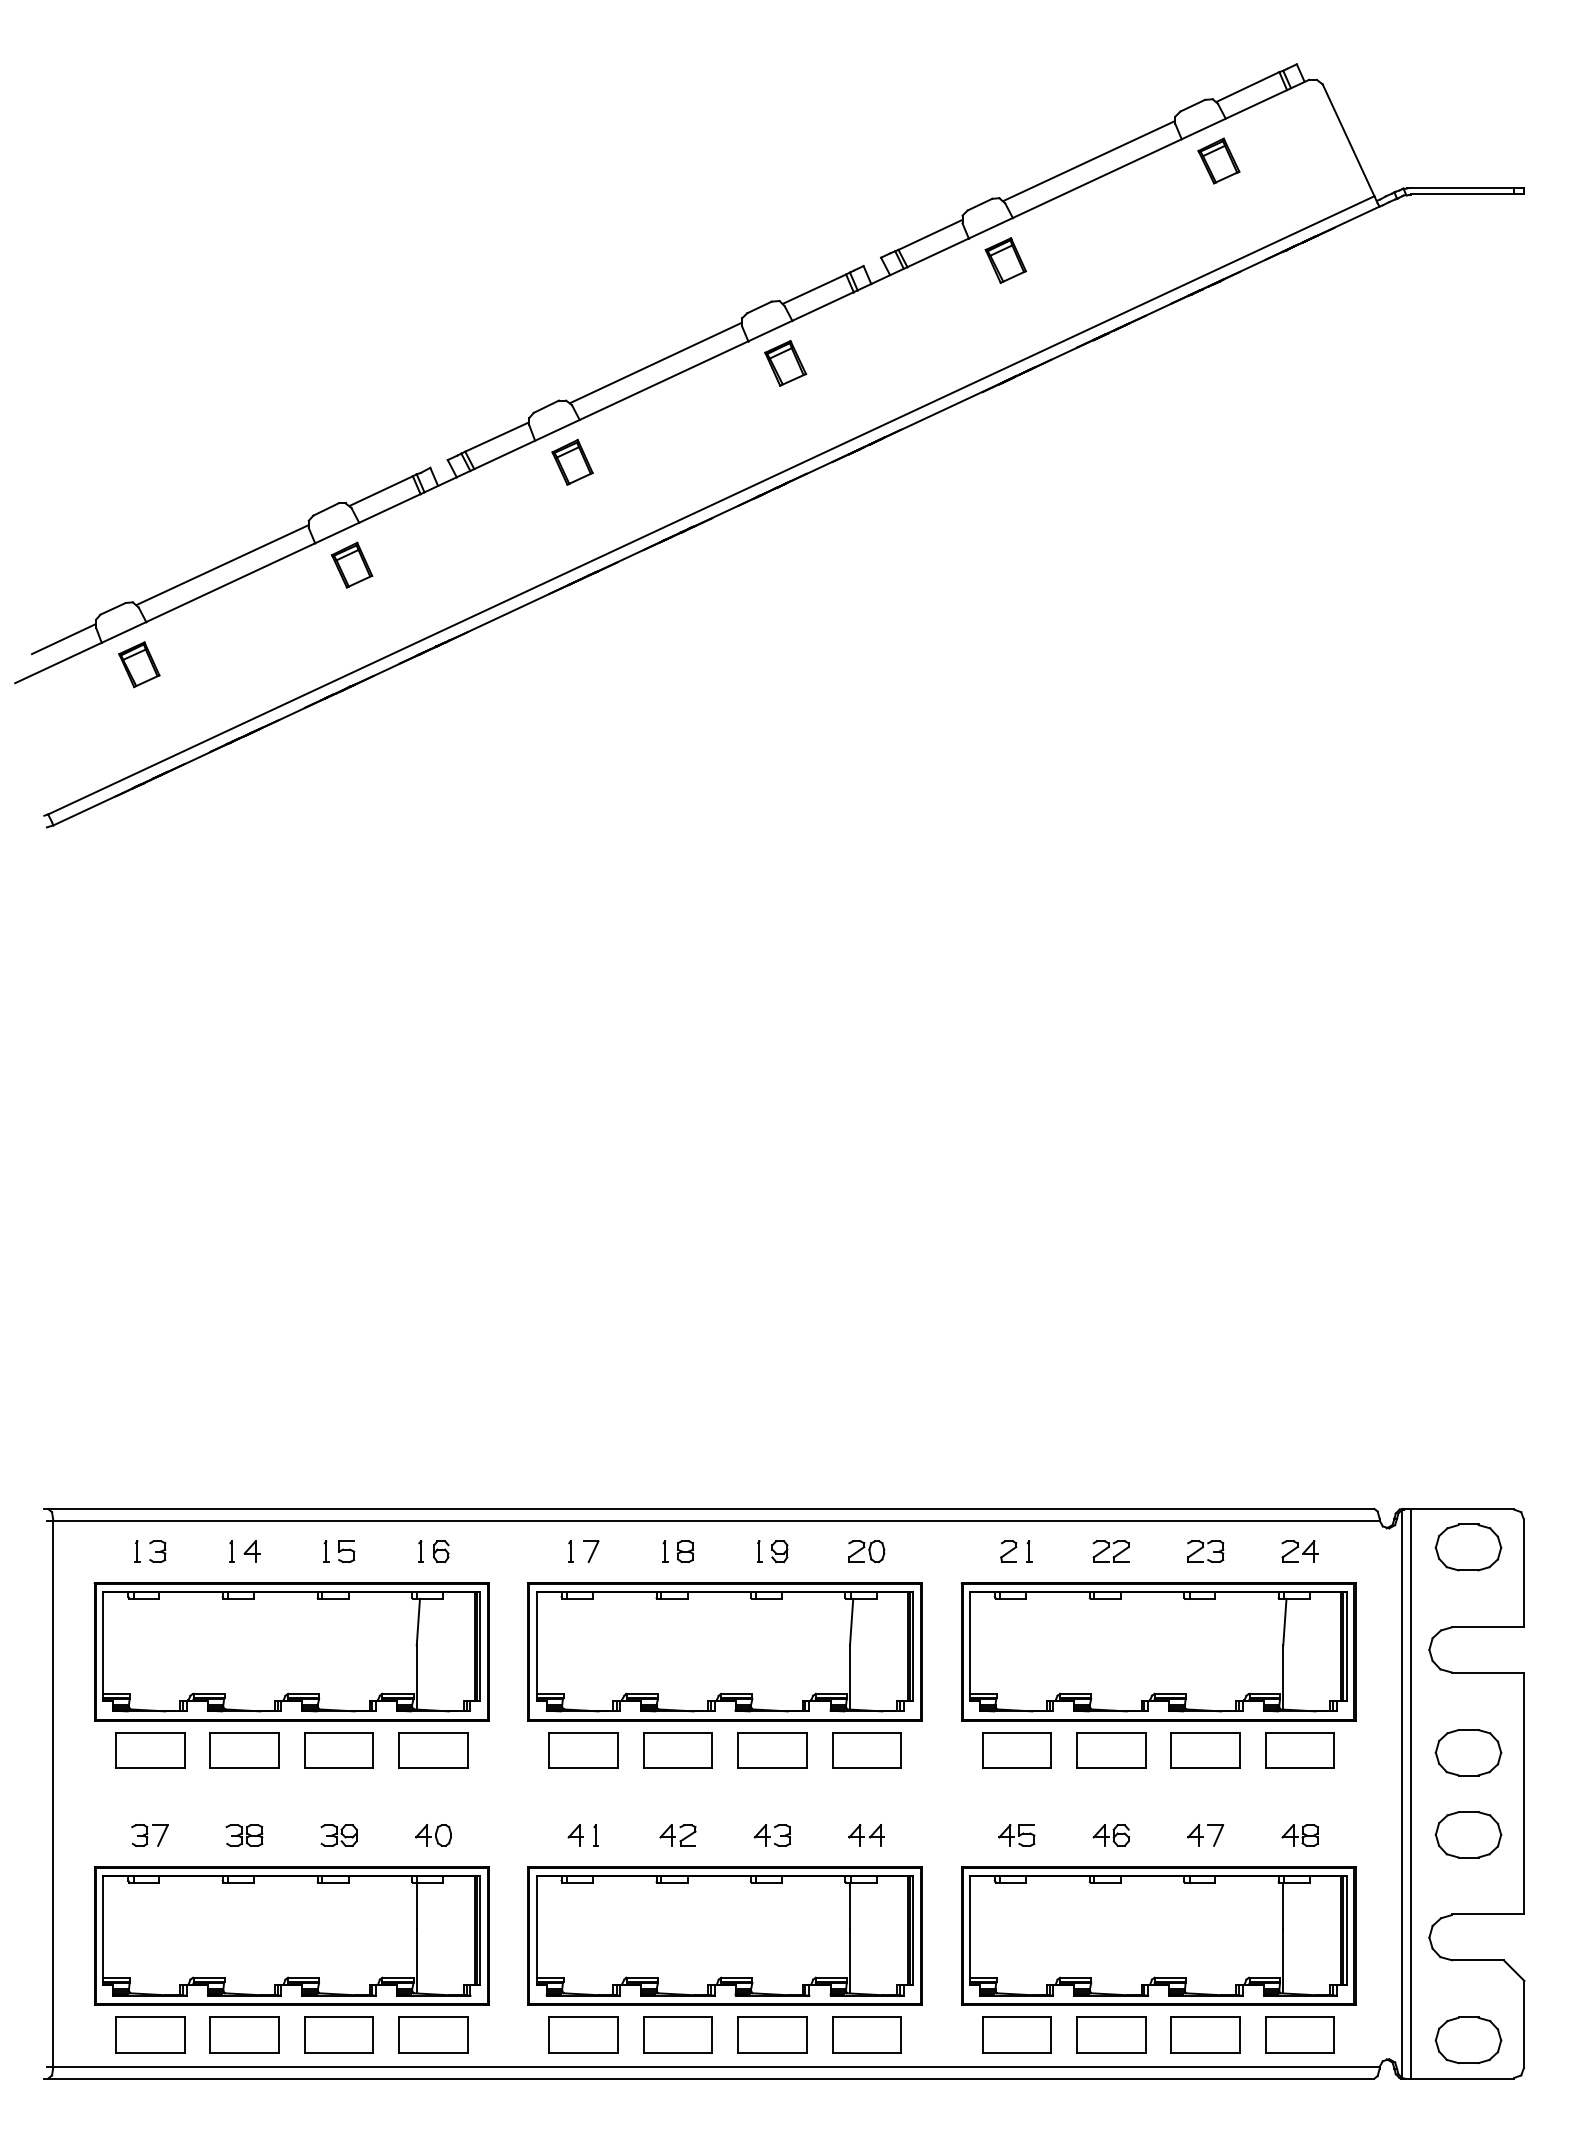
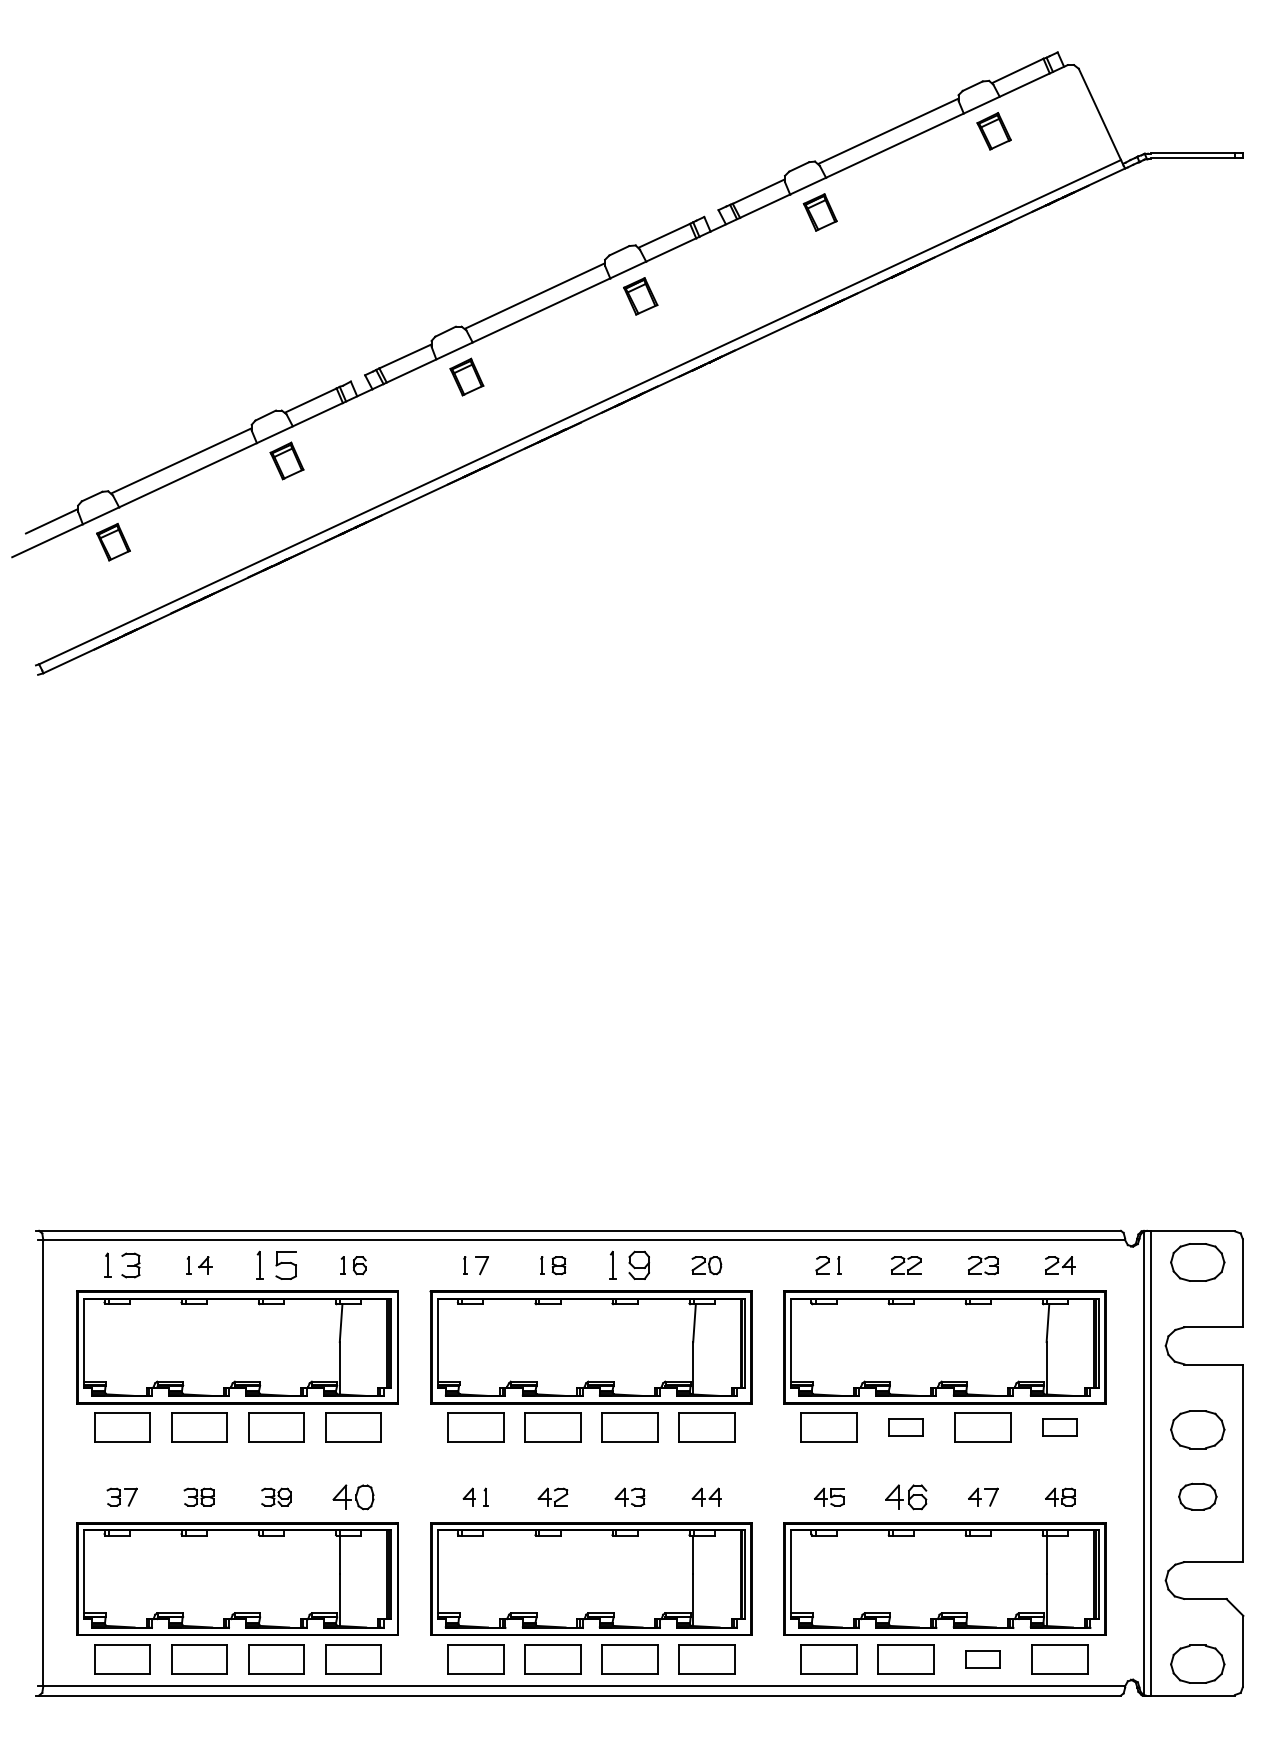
part: (150, 1551) -> (122, 1265), size x1.4
part: (339, 1551) -> (276, 1265), size x1.6
part: (773, 1551) -> (630, 1265), size x1.6
part: (1110, 1750) -> (905, 1427), size x0.6
part: (1299, 1750) -> (1059, 1427), size x0.6
part: (433, 1834) -> (353, 1496), size x1.4
part: (1111, 1834) -> (906, 1496), size x1.4
part: (1468, 1834) -> (1197, 1496), size x0.7
part: (1204, 2034) -> (982, 1659), size x0.6

